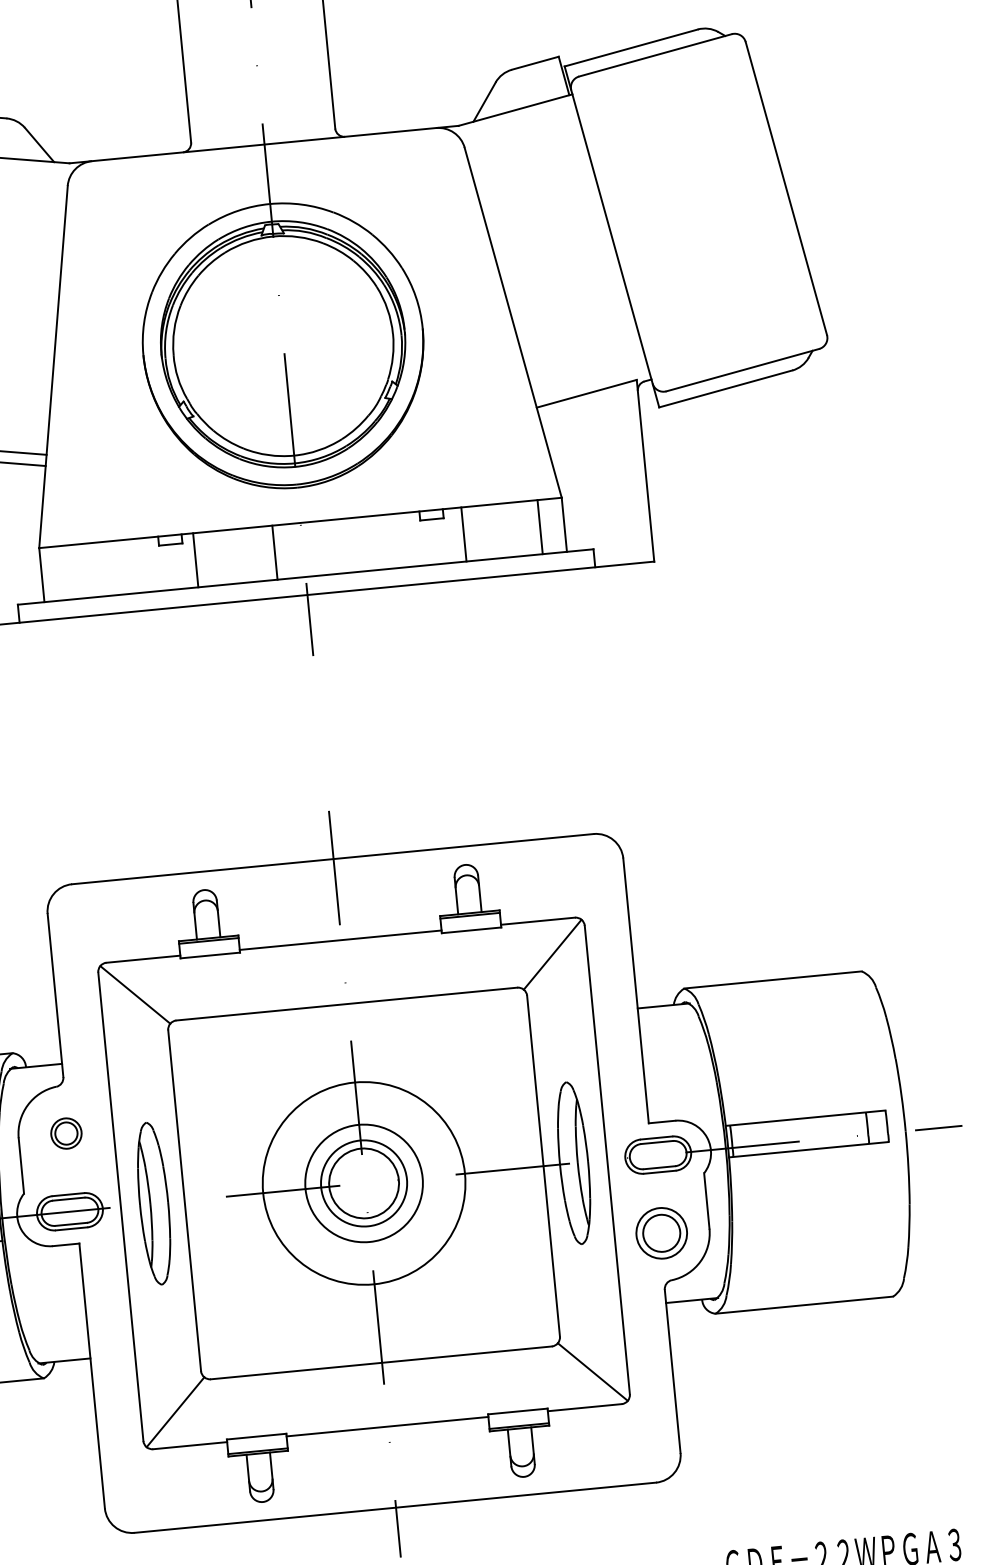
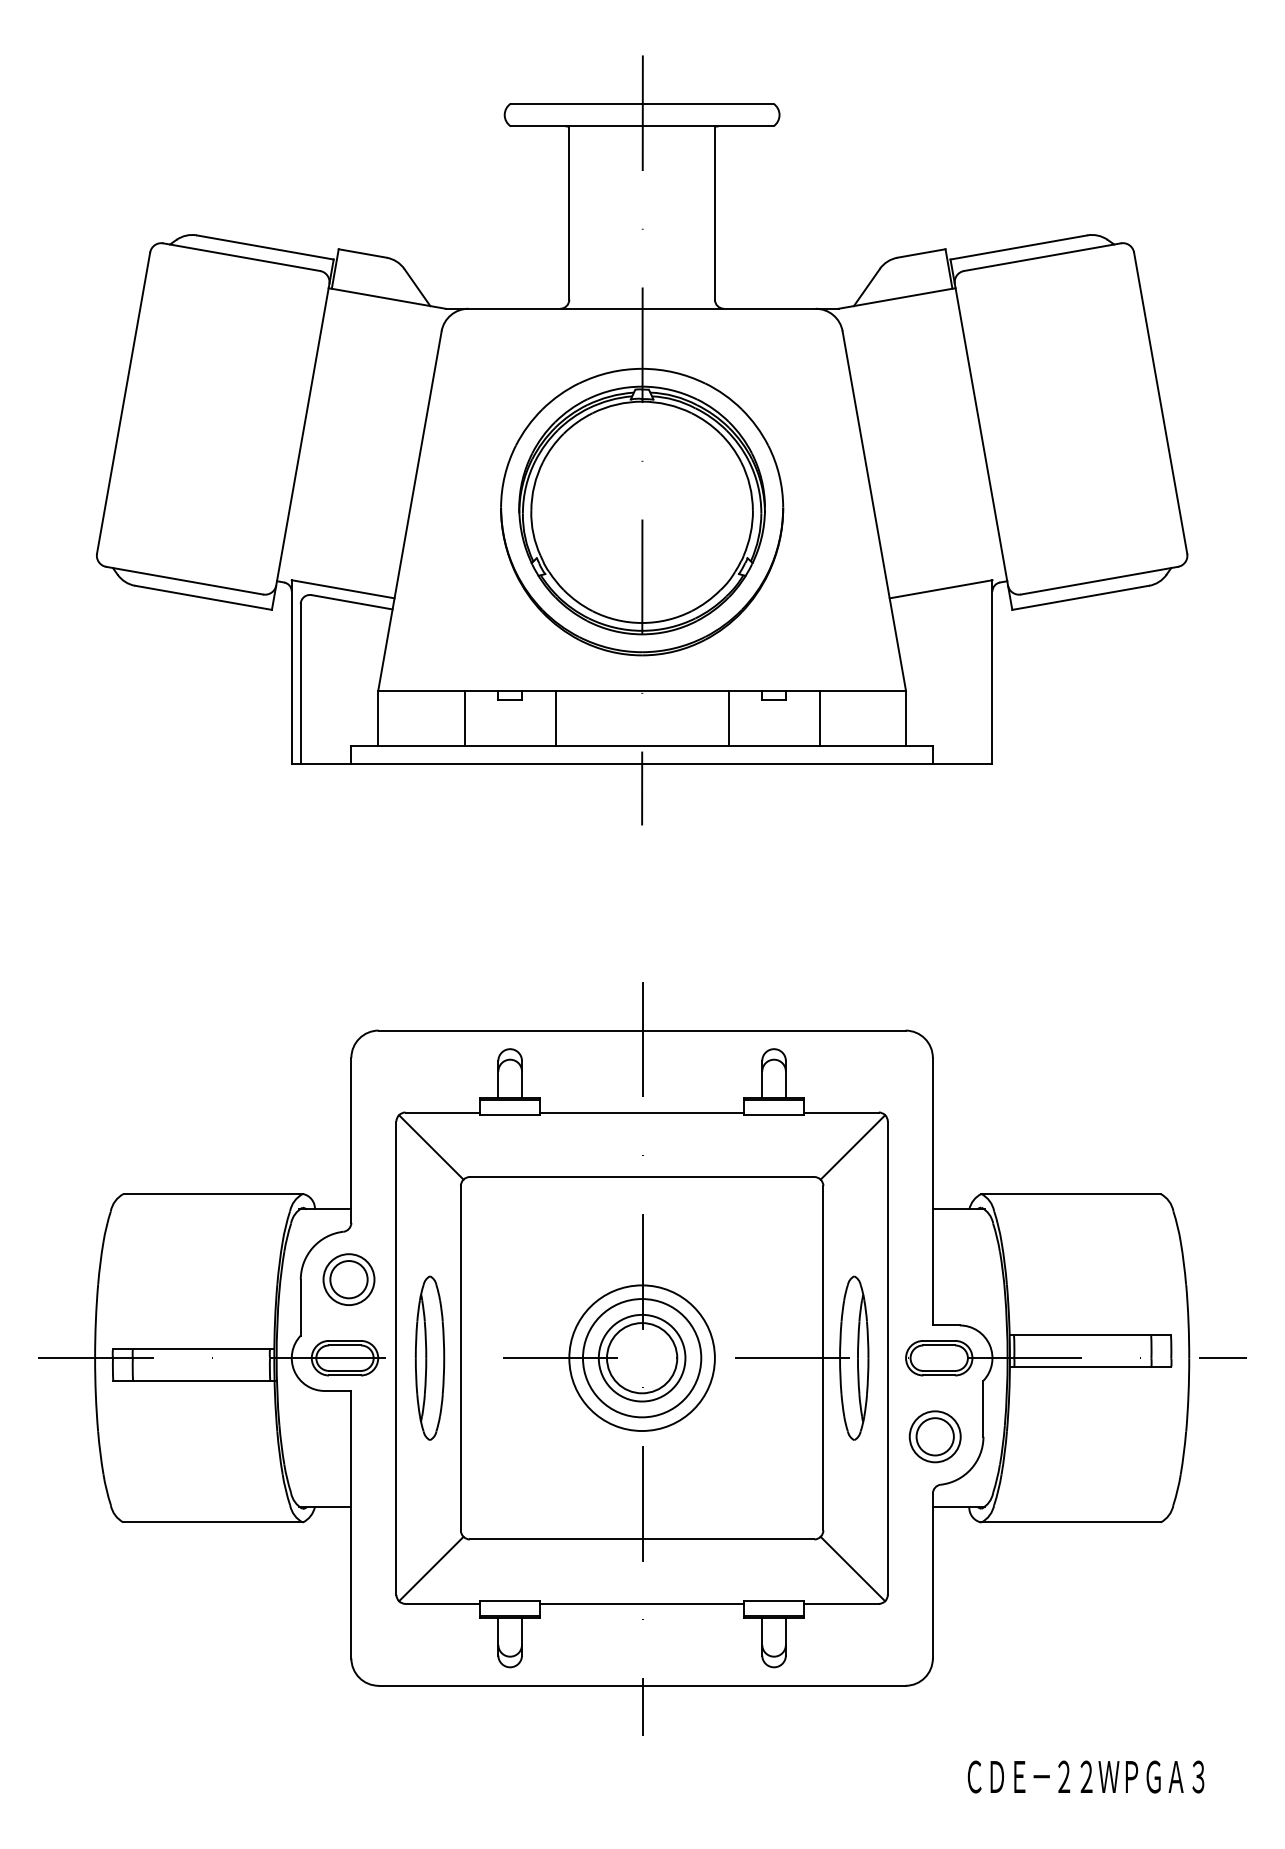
line: (539, 526) -> (819, 717), moved
line: (463, 533) -> (728, 717), moved
line: (274, 551) -> (555, 717), moved
line: (195, 559) -> (464, 717), moved
part: (65, 1133) -> (348, 1279), size x1.67
circle: (363, 1183) -> (641, 1358), size x0.71

